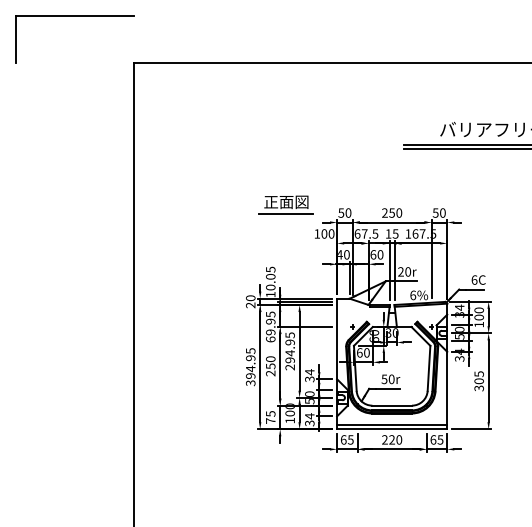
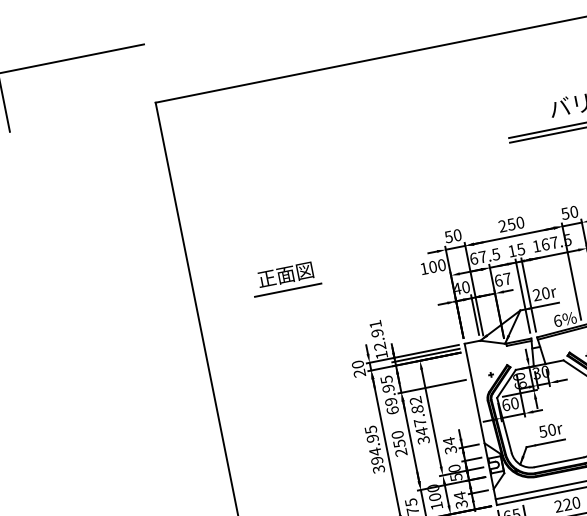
part: (285, 204) -> (285, 278), moved
text: (380, 254) -> (507, 278), 60 -> 67
text: (270, 278) -> (377, 335), 10.05 -> 12.91
text: (289, 351) -> (418, 420), 294.95 -> 347.82

